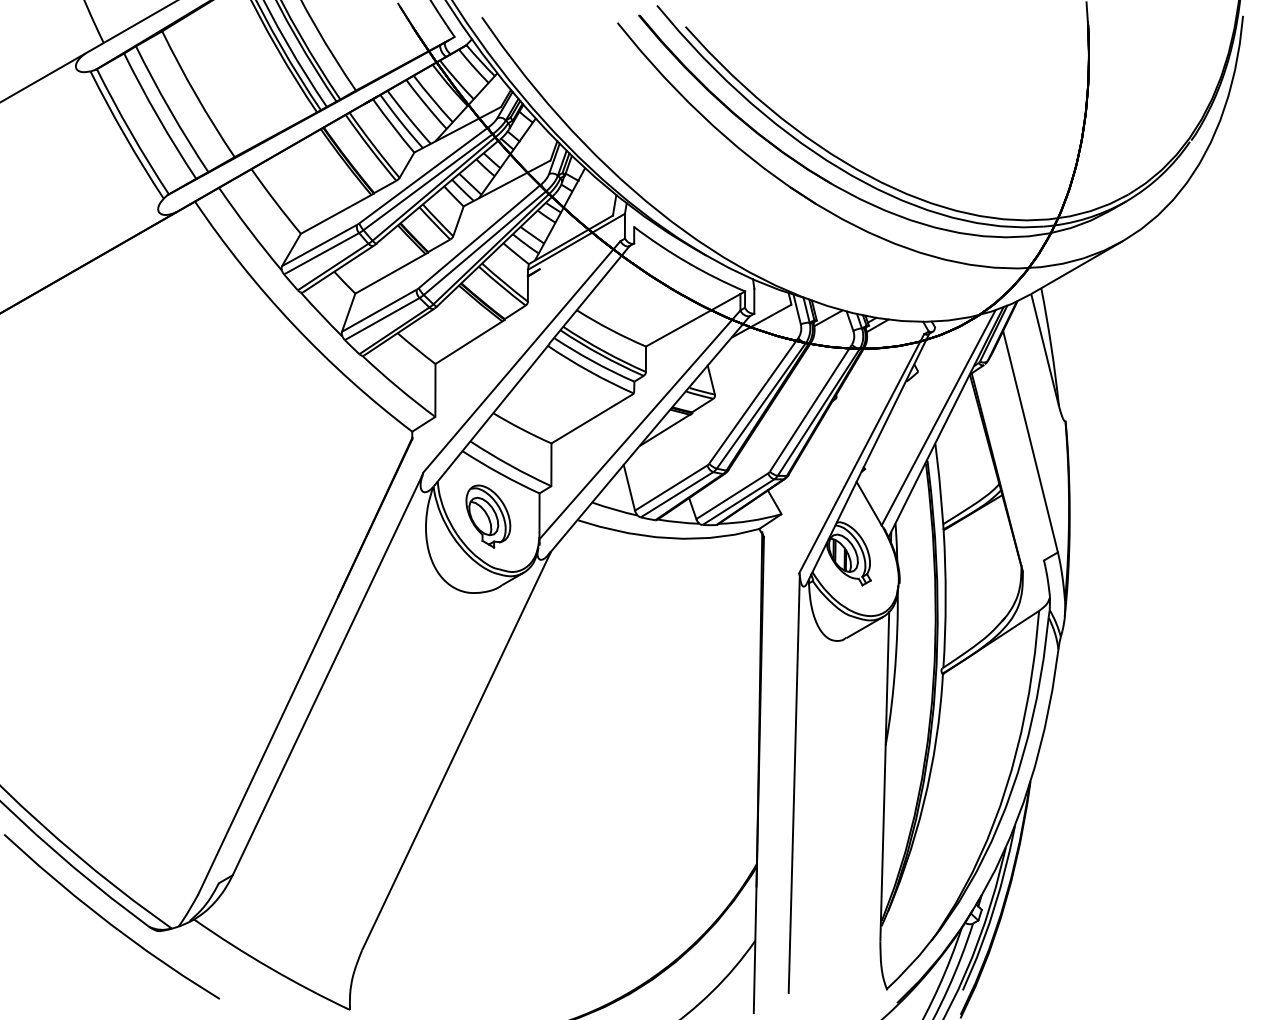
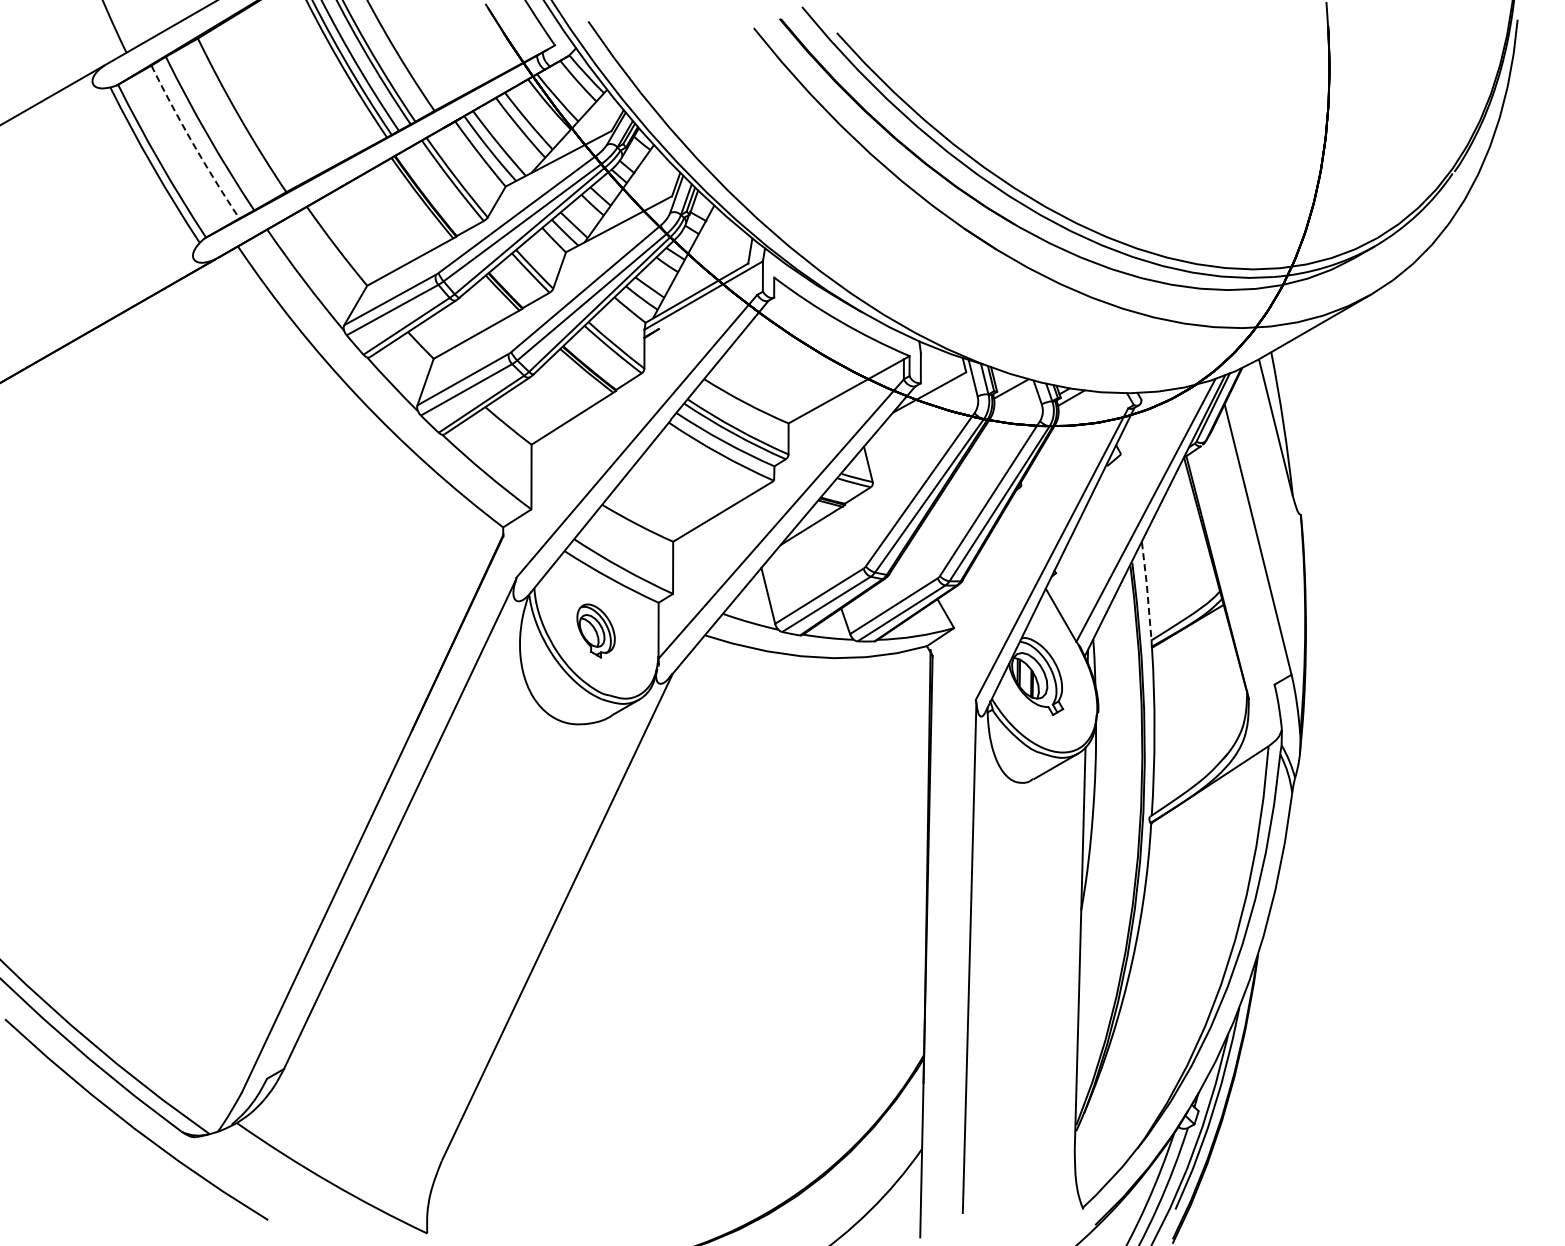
arc: (158, 117) -> (193, 143), solid -> dashed
line: (939, 484) -> (1147, 591), solid -> dashed
part: (487, 516) -> (595, 630), size x0.7

